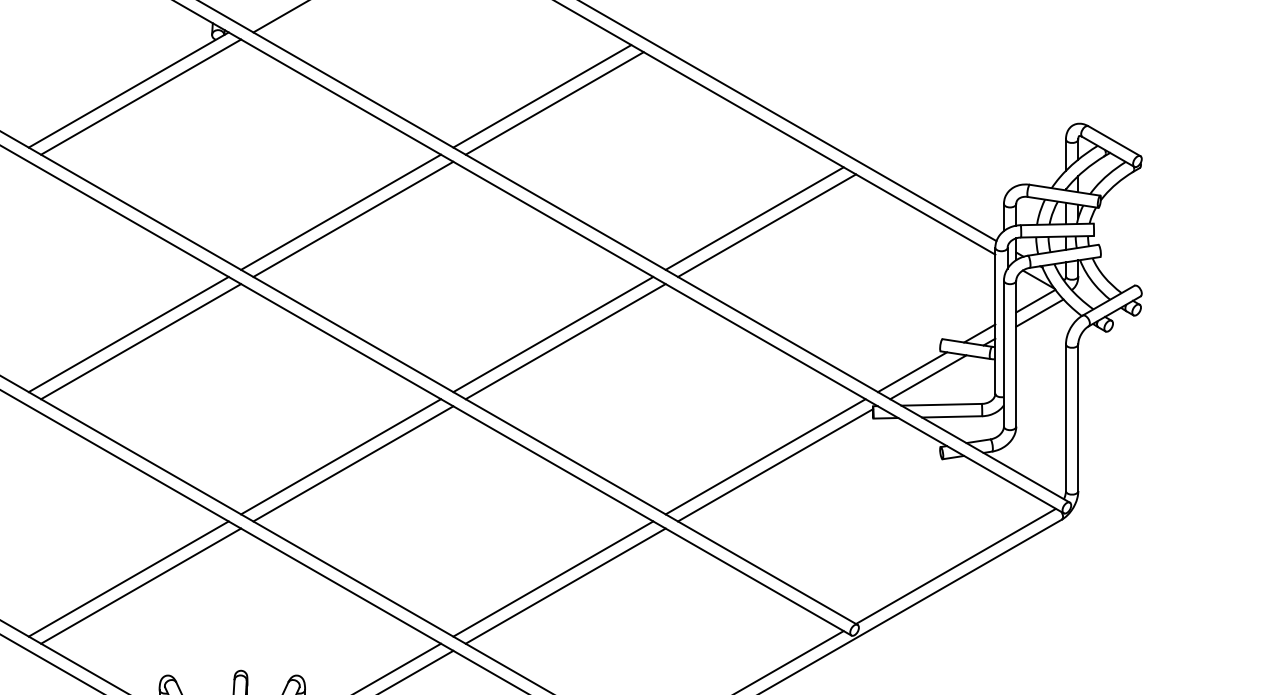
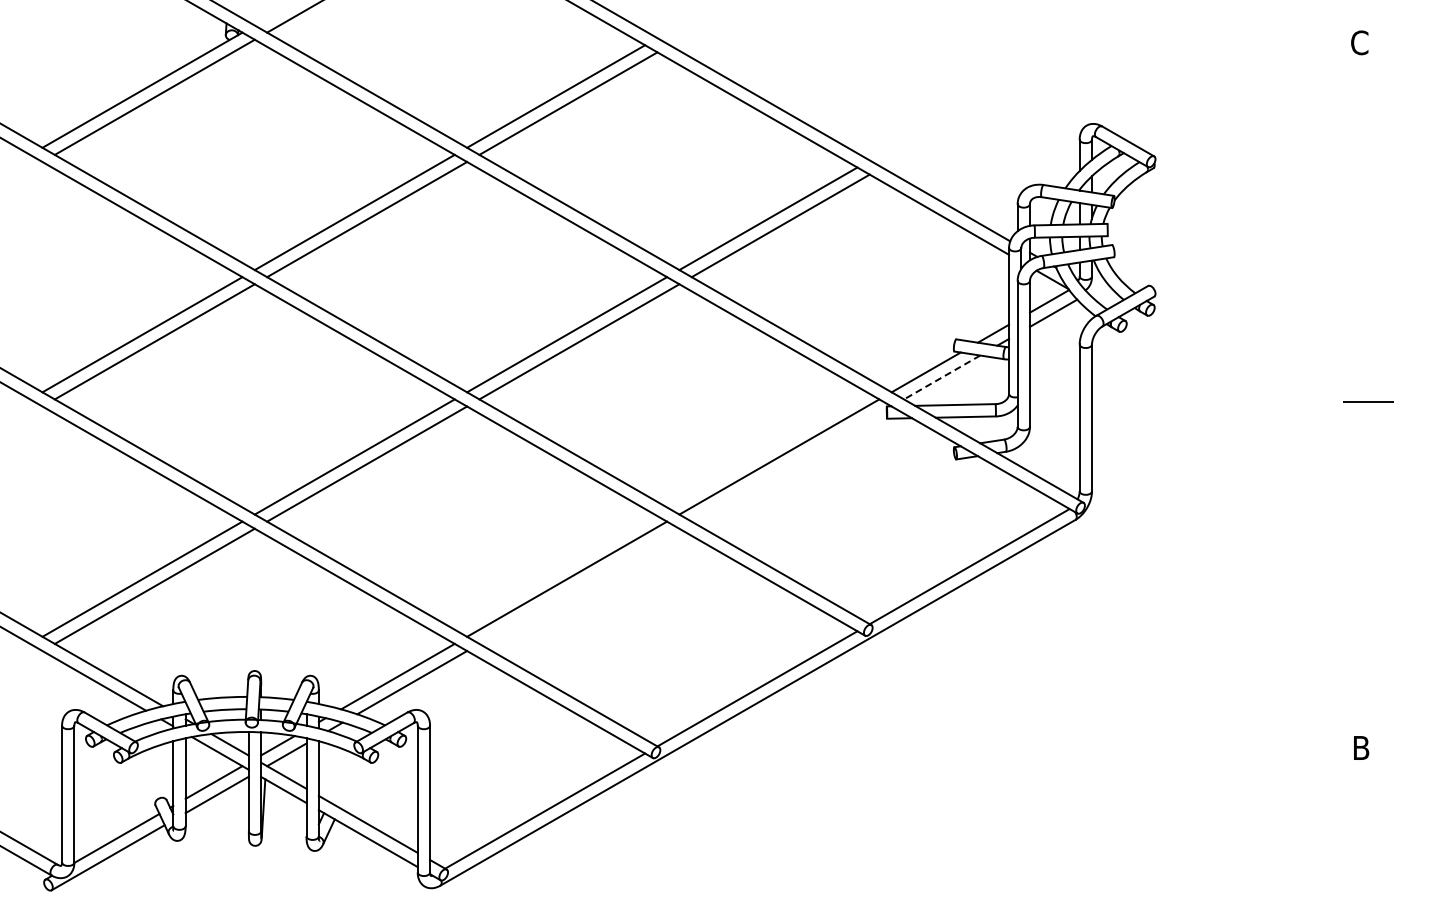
line: (928, 377) -> (942, 377), solid -> dashed
line: (774, 465) -> (788, 465), removed
line: (565, 585) -> (579, 585), removed

